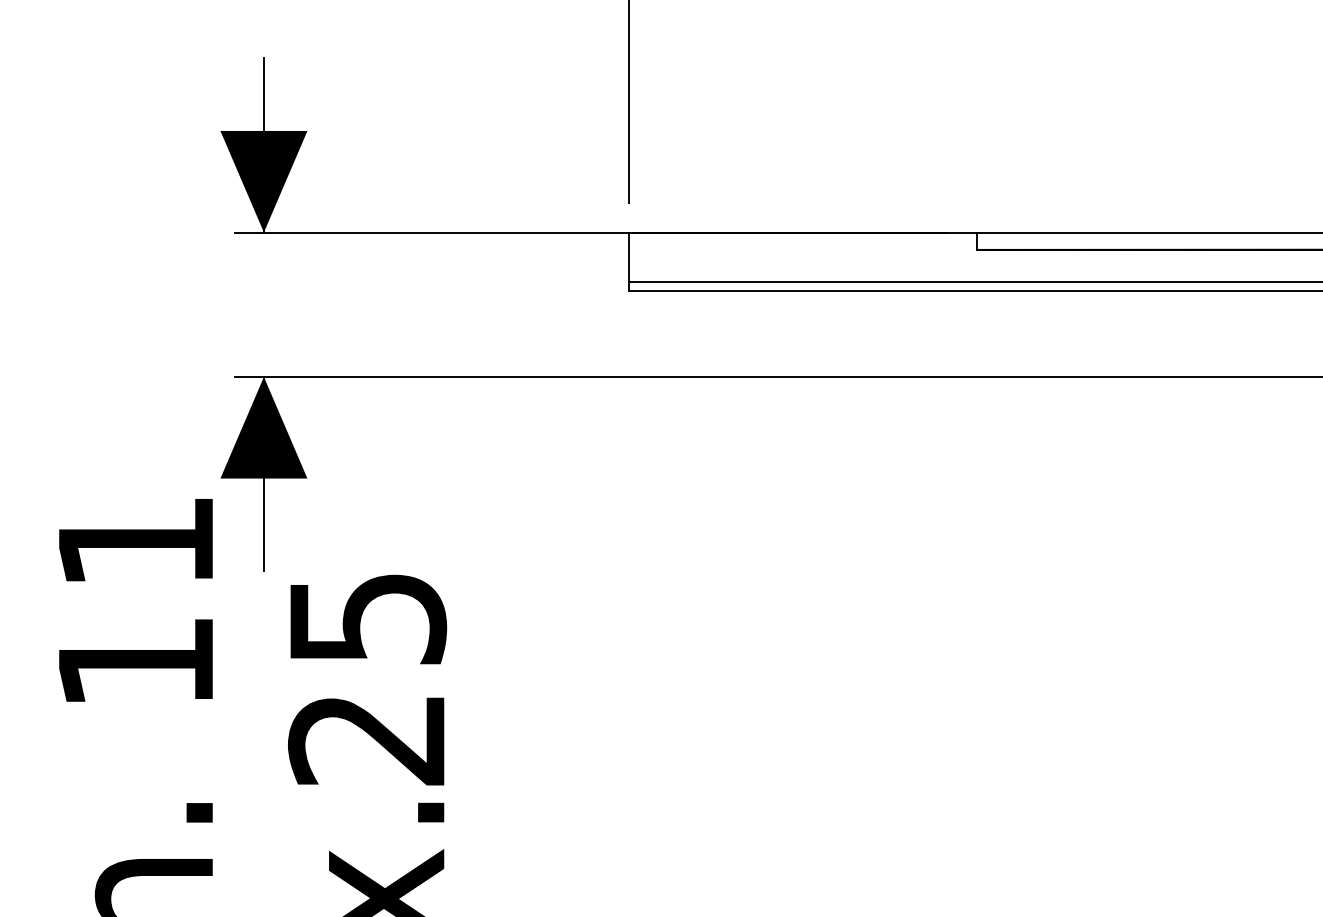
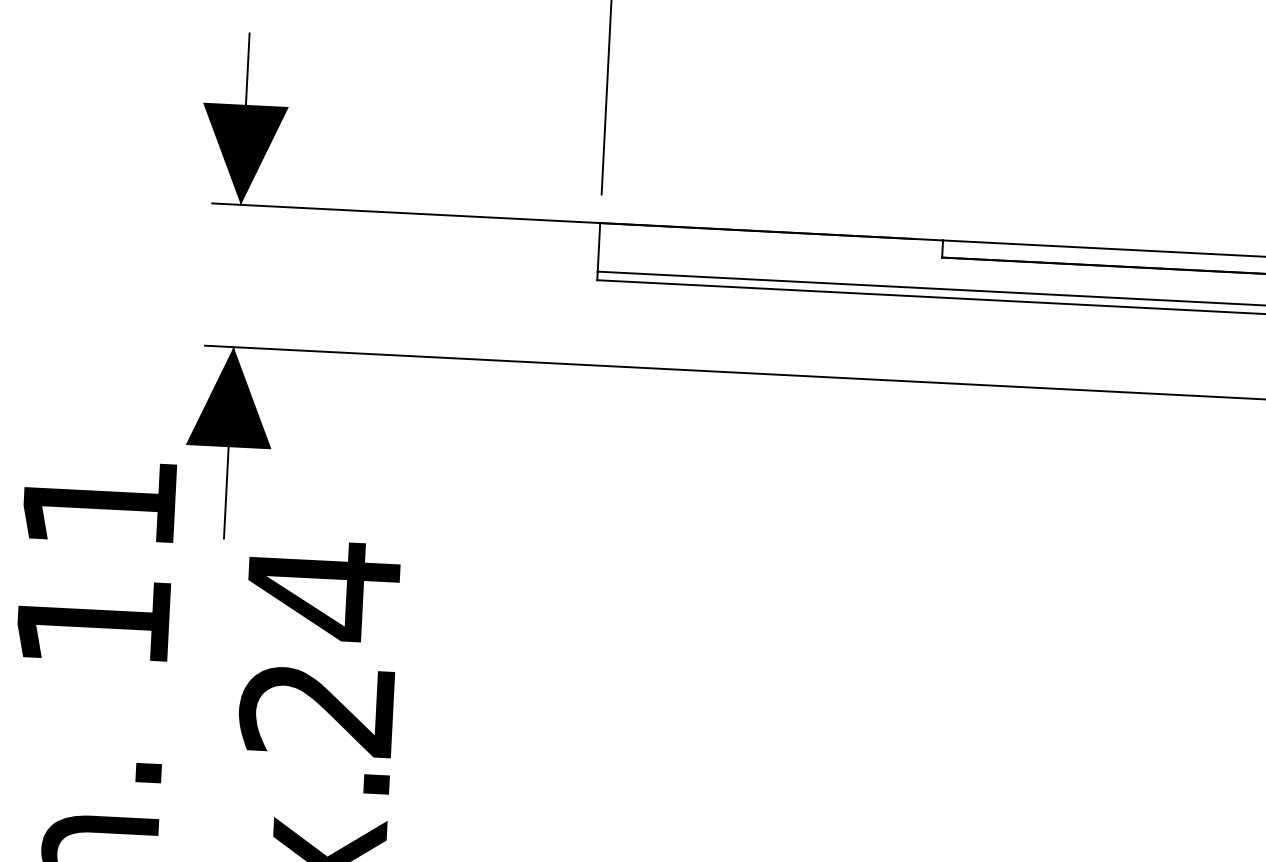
text: (368, 619) -> (324, 591), 25 -> 24

